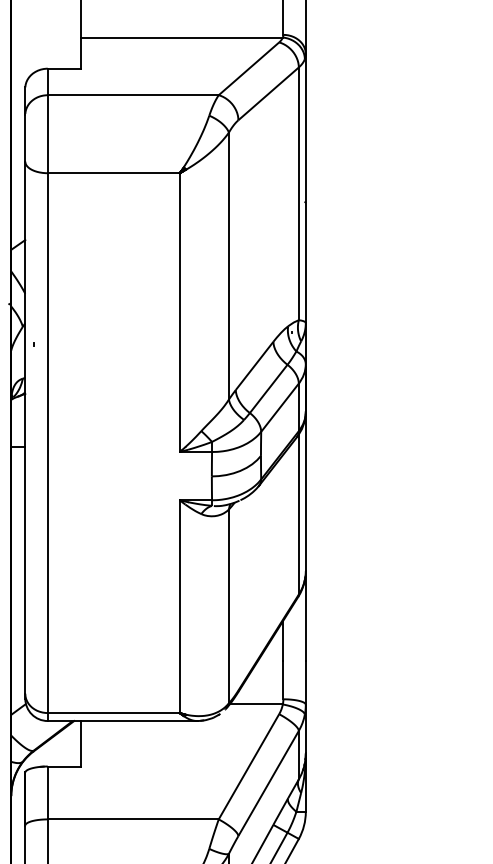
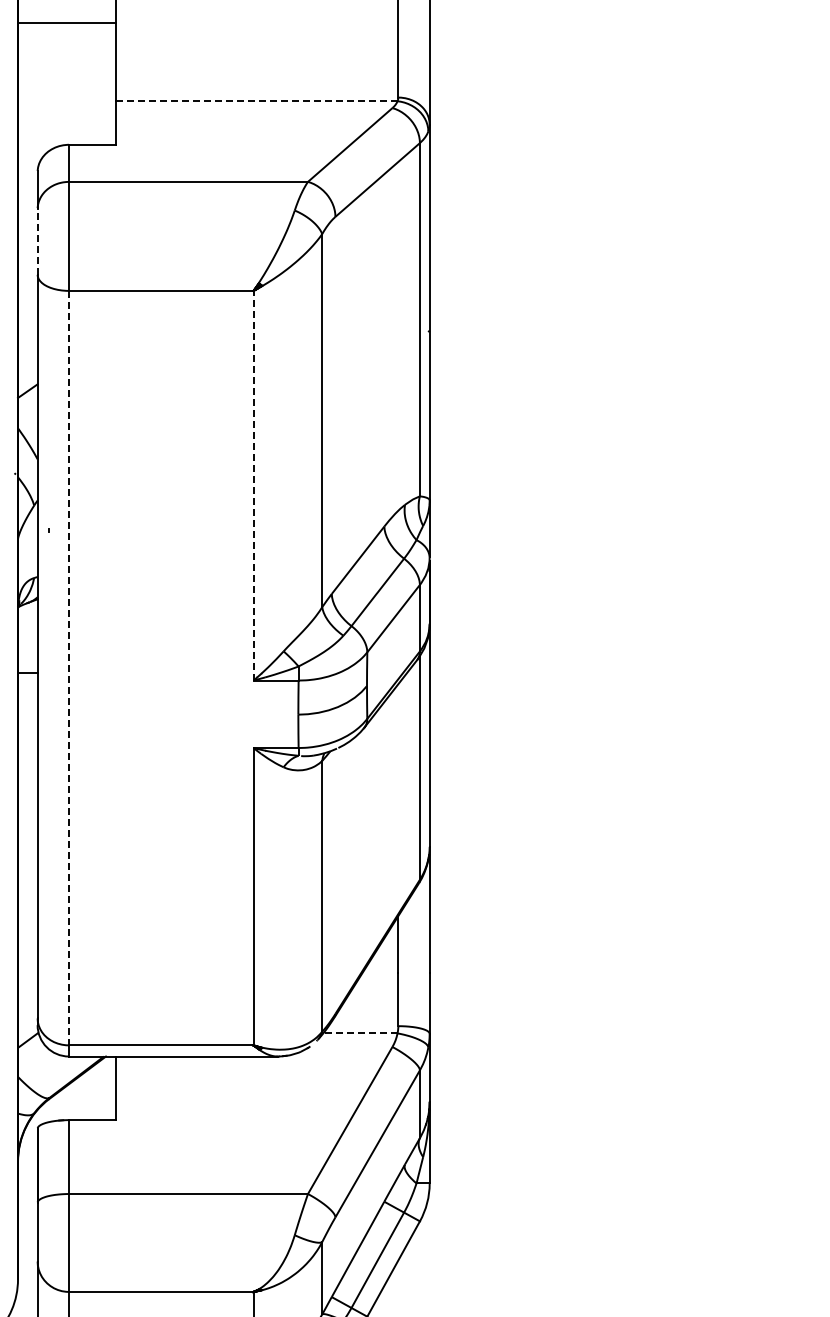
line: (181, 37) -> (256, 101), solid -> dashed
line: (25, 138) -> (37, 242), solid -> dashed
line: (179, 312) -> (253, 485), solid -> dashed
line: (47, 443) -> (68, 668), solid -> dashed
line: (255, 704) -> (359, 1033), solid -> dashed

